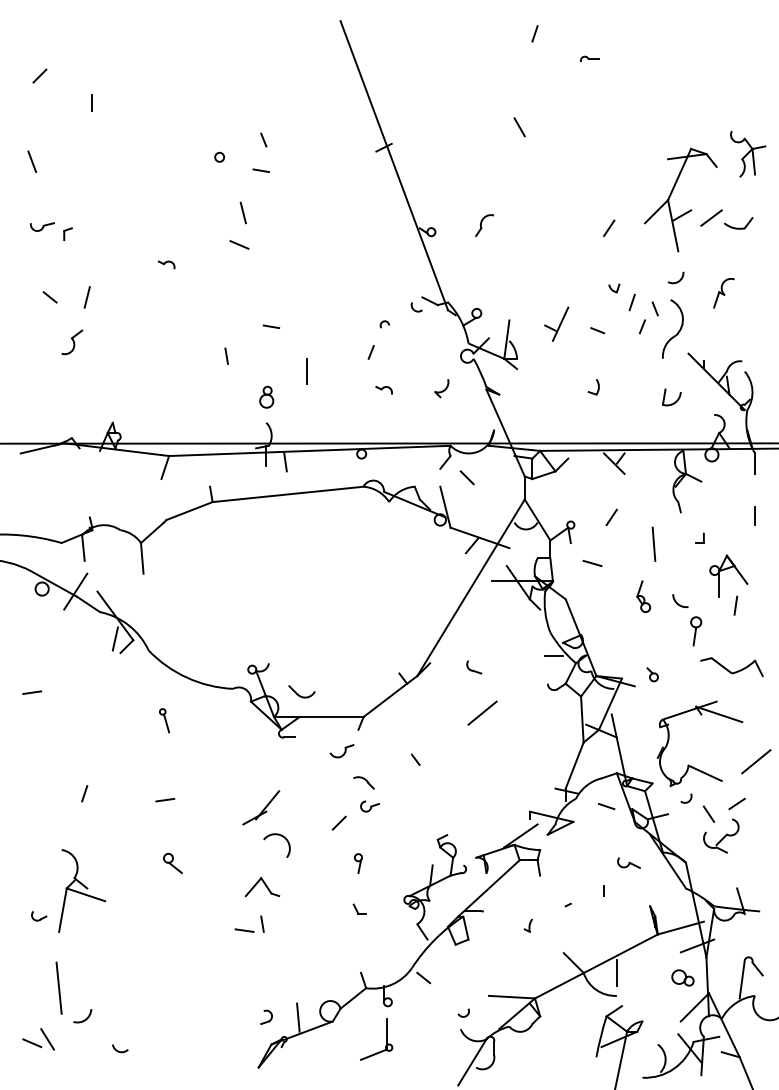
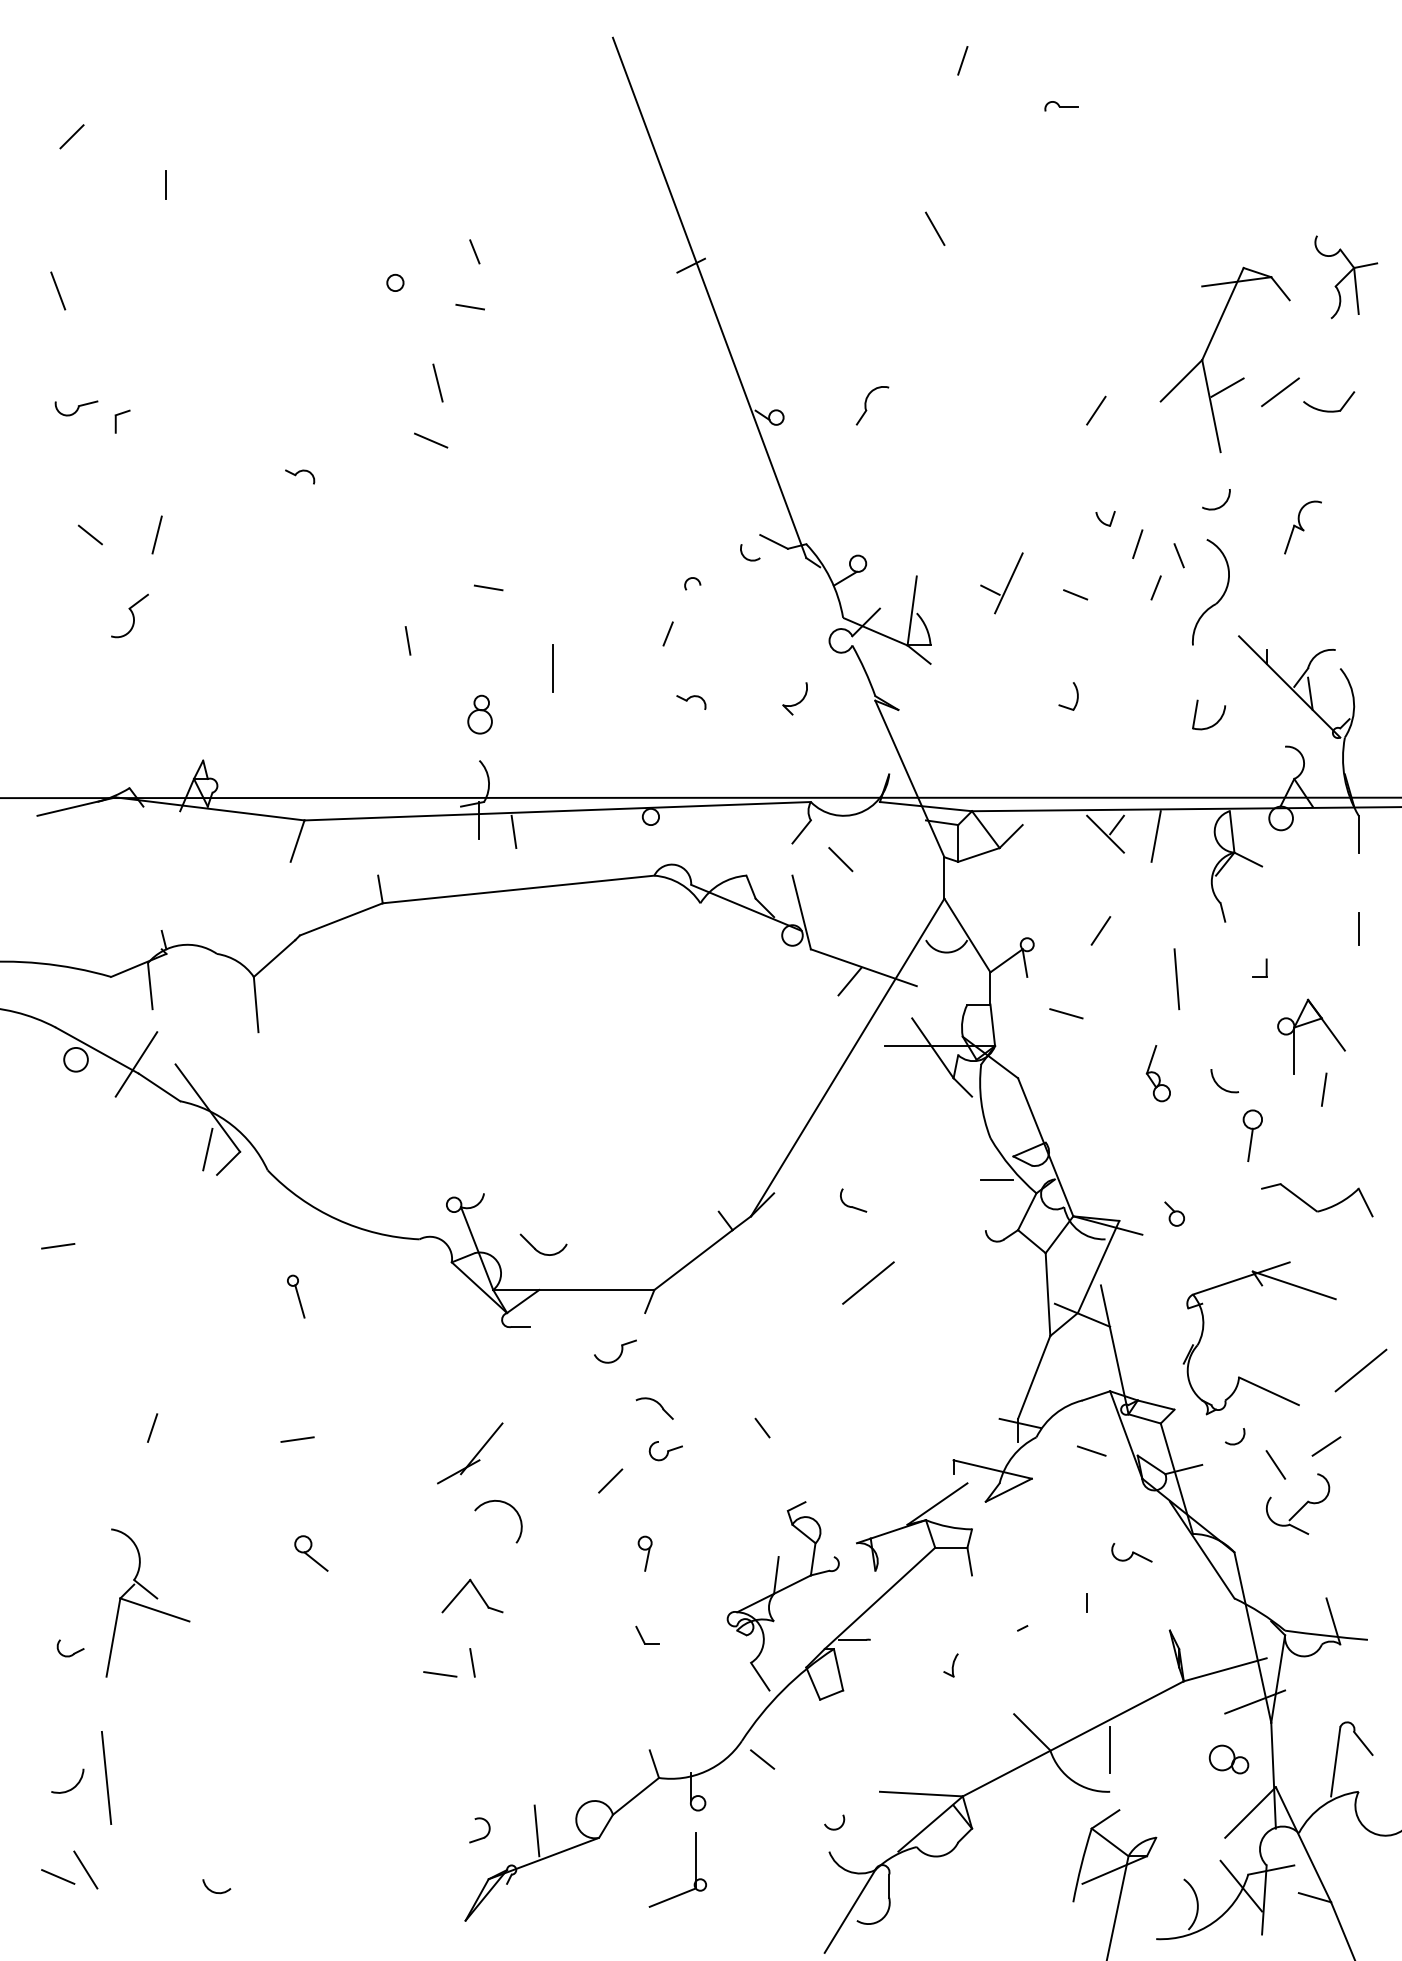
line: (642, 464) -> (1156, 835), added
line: (415, 759) -> (762, 1427), moved
arc: (85, 1018) -> (73, 1785), moved

